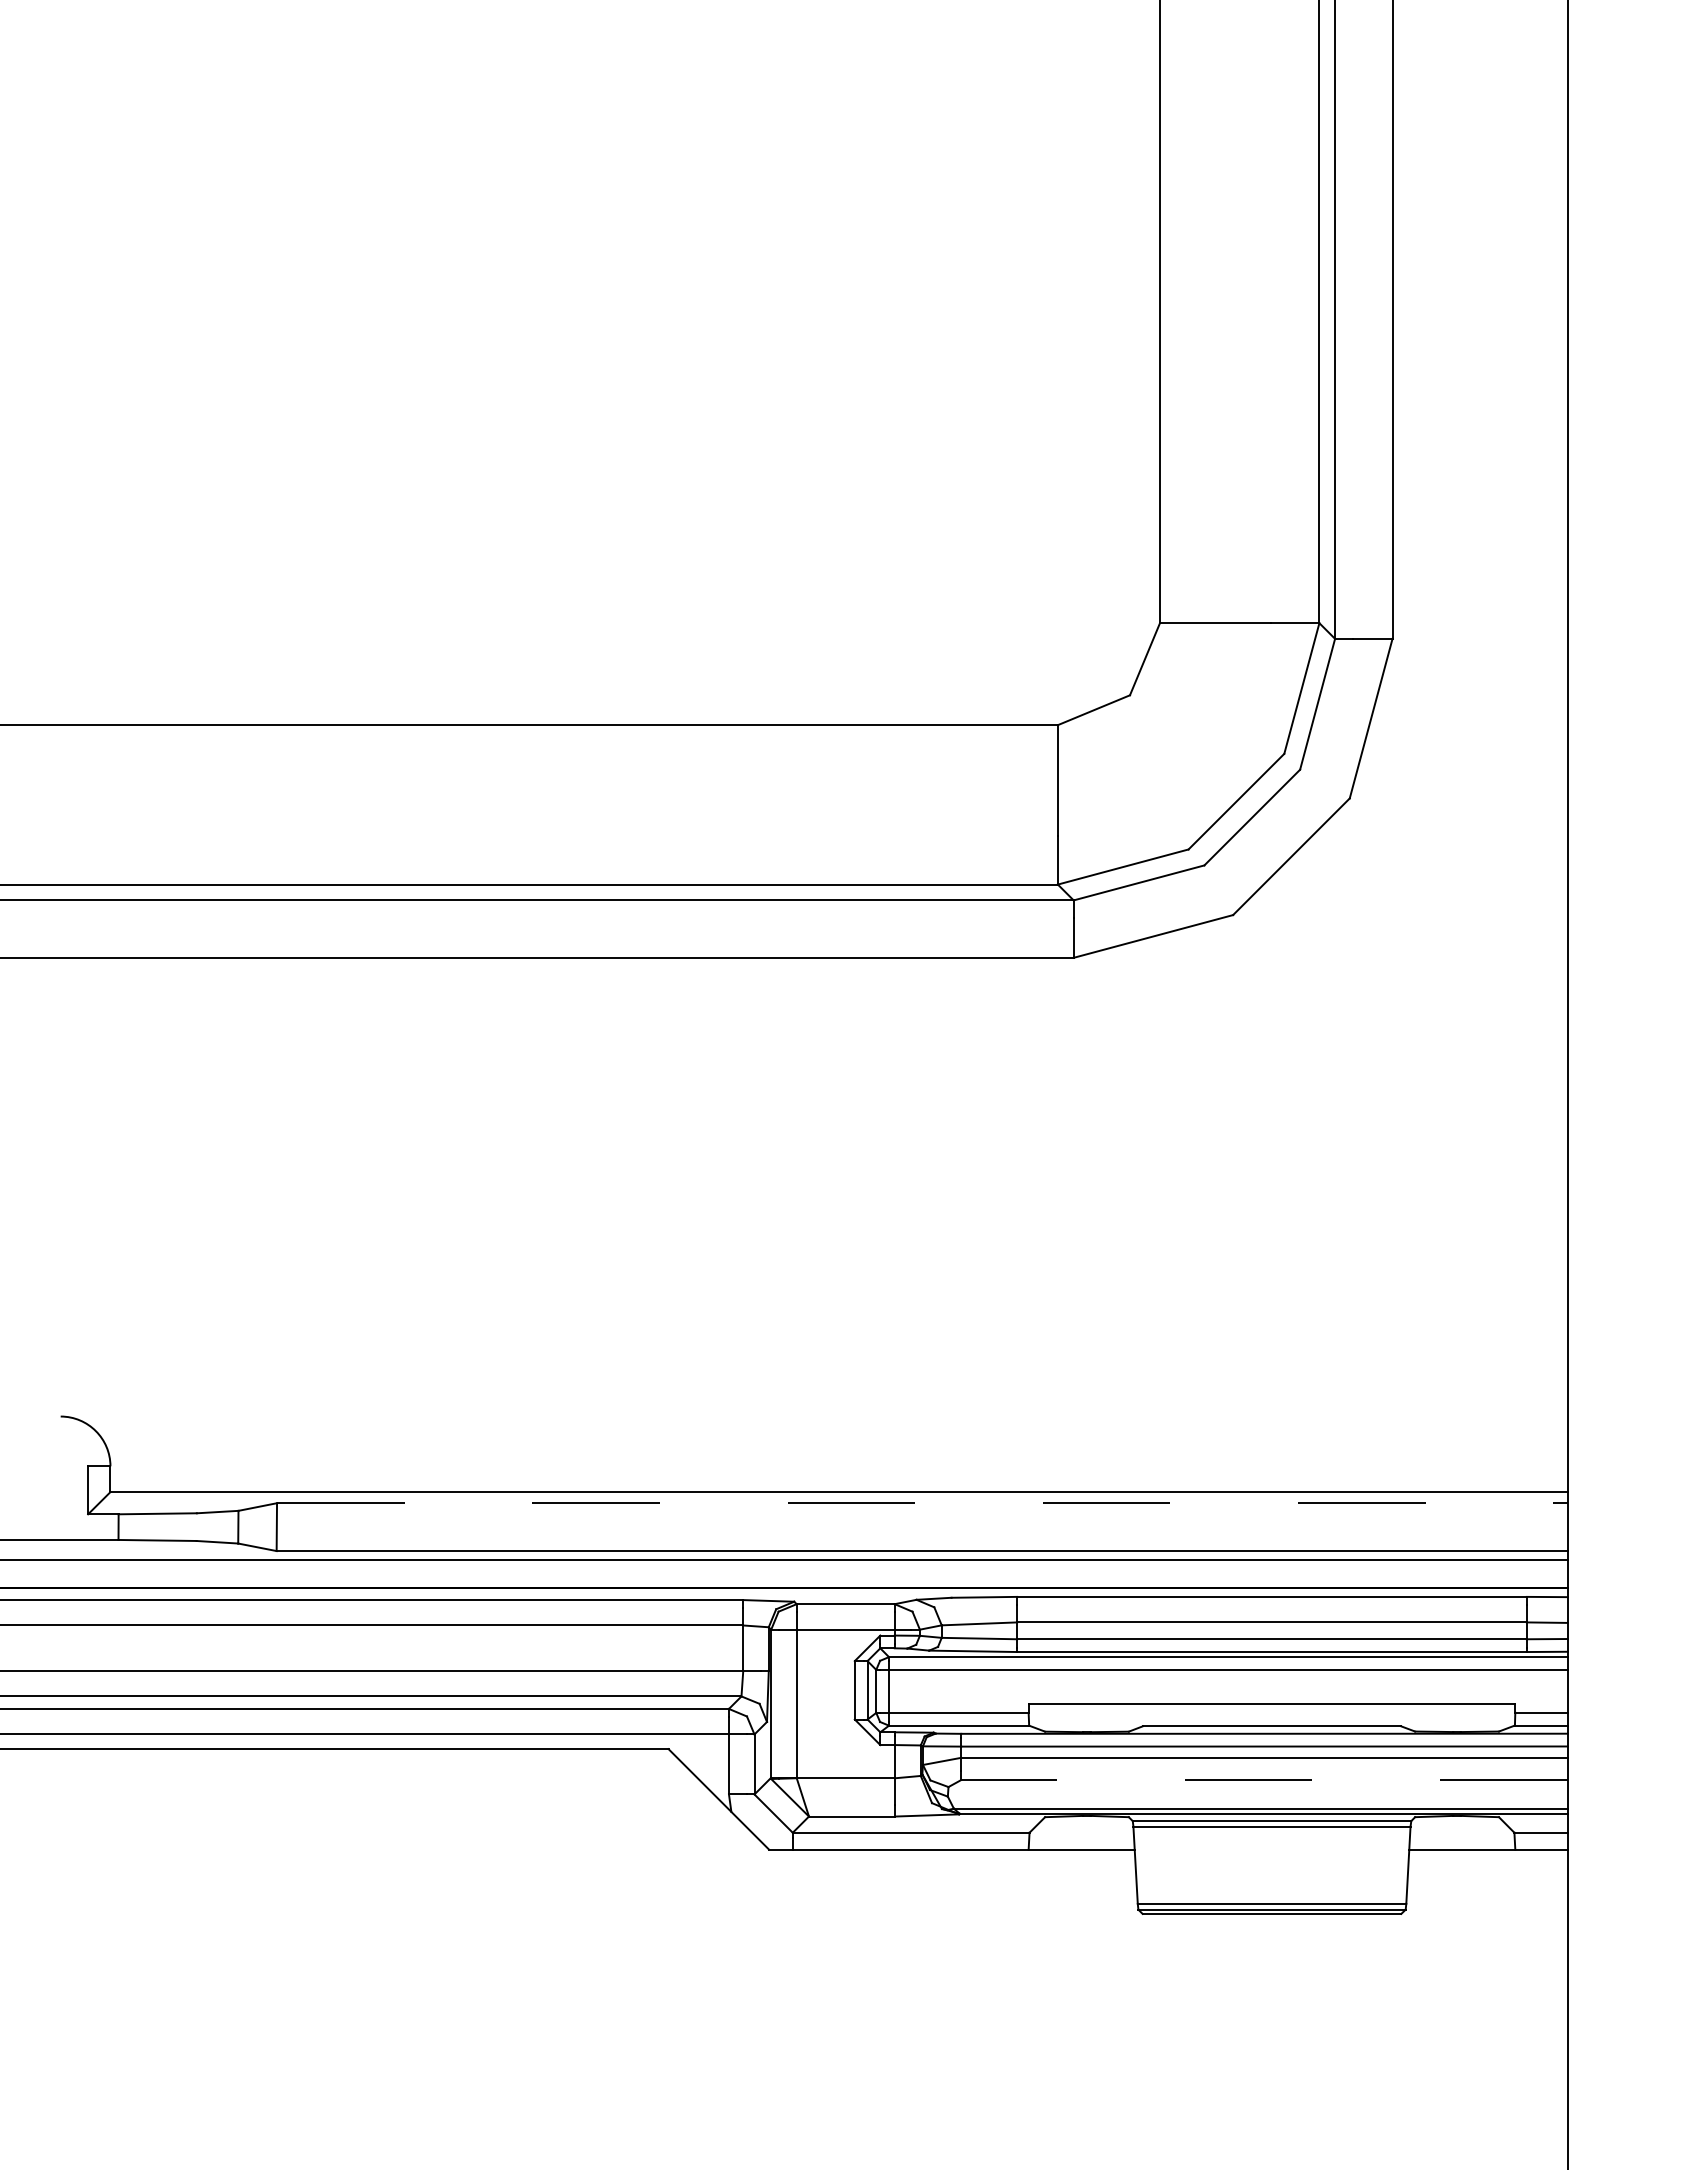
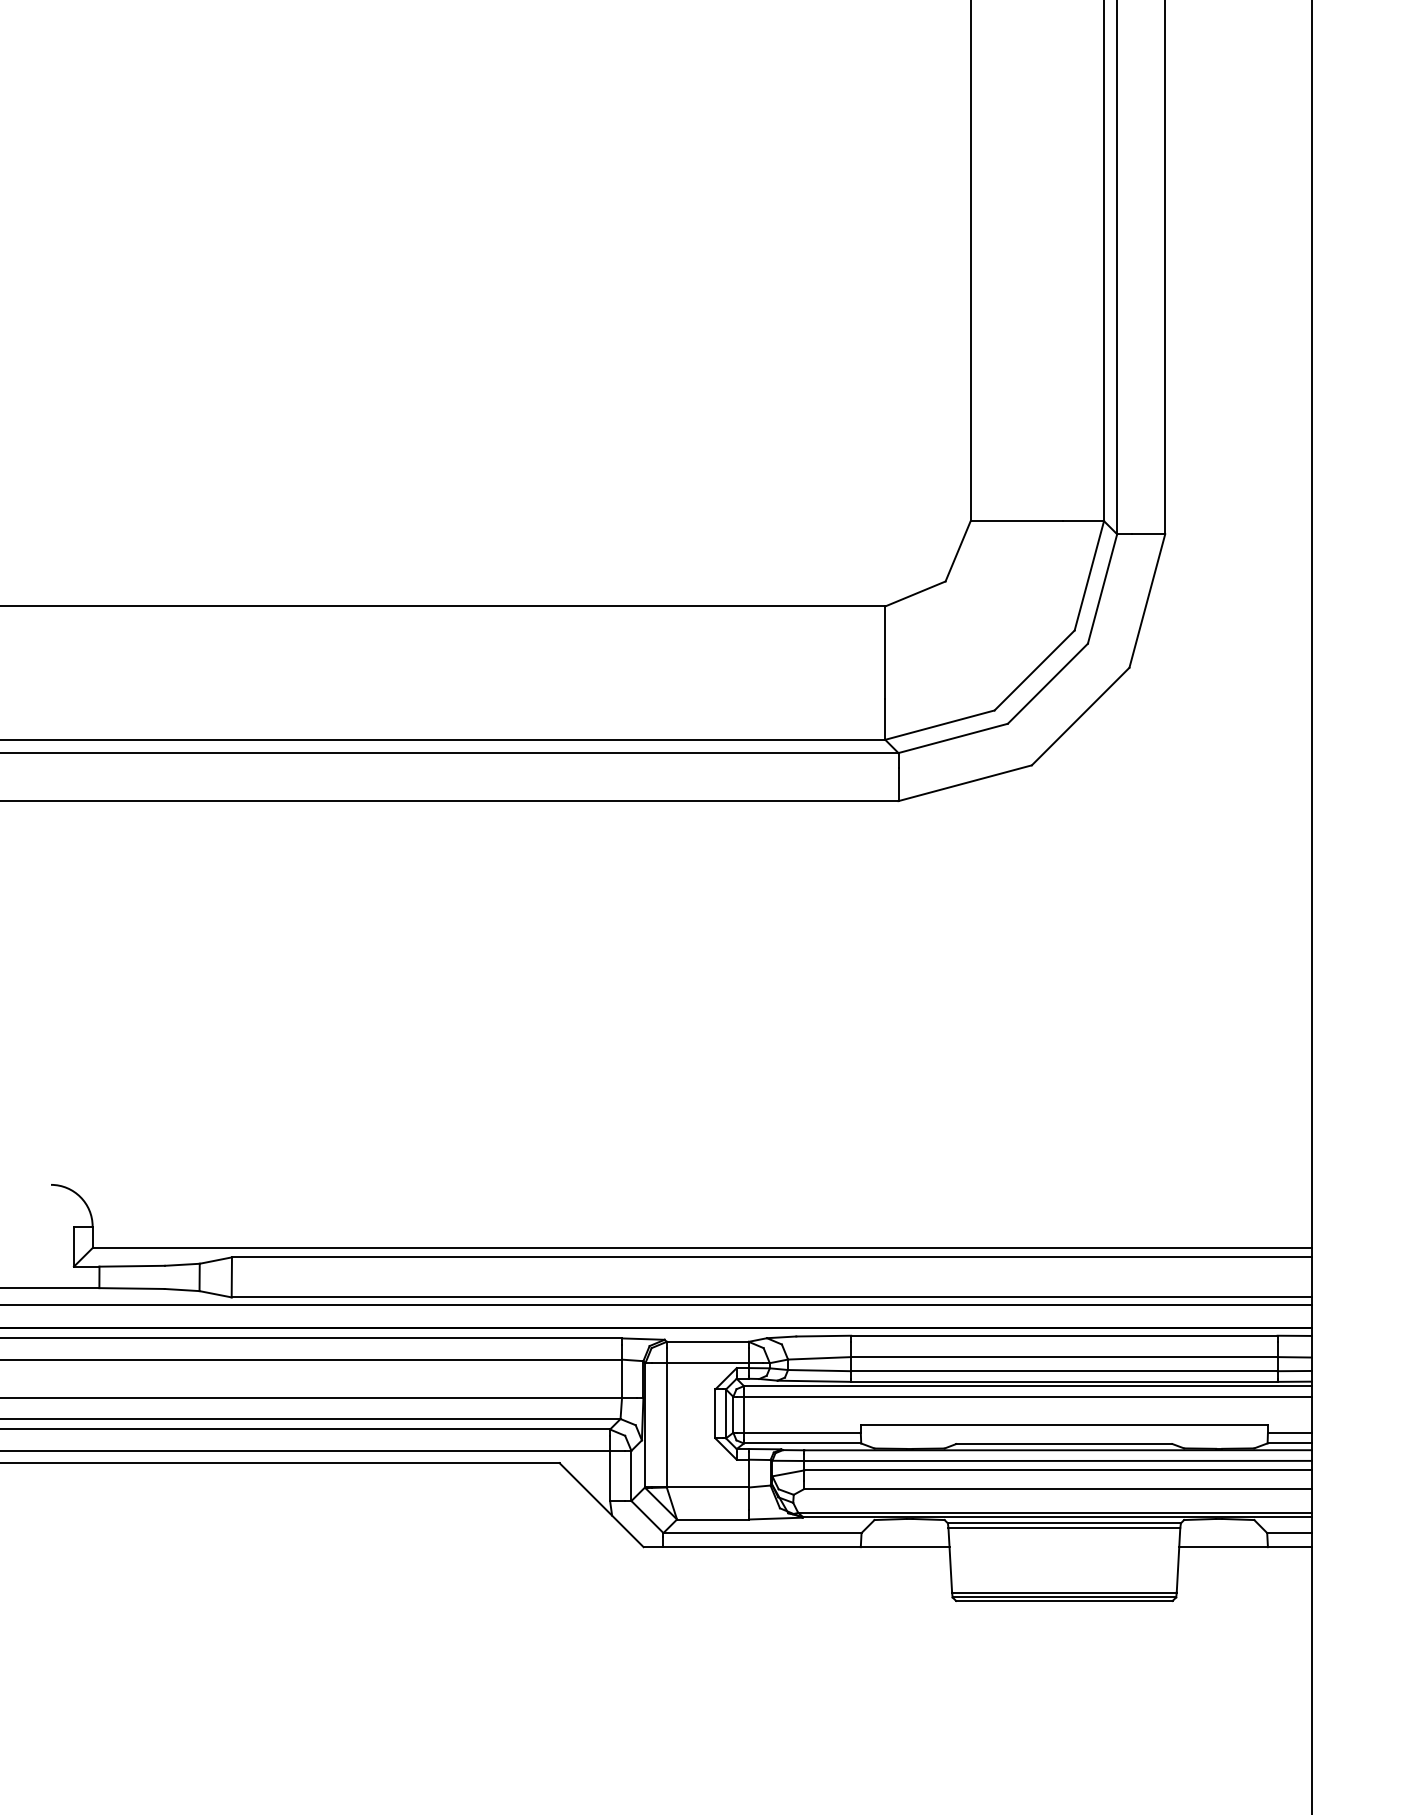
line: (922, 1503) -> (771, 1257), dashed -> solid
line: (1263, 1780) -> (1057, 1489), dashed -> solid

